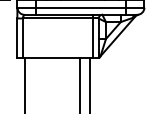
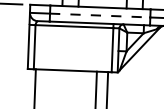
line: (81, 7) -> (100, 15), solid -> dashed

